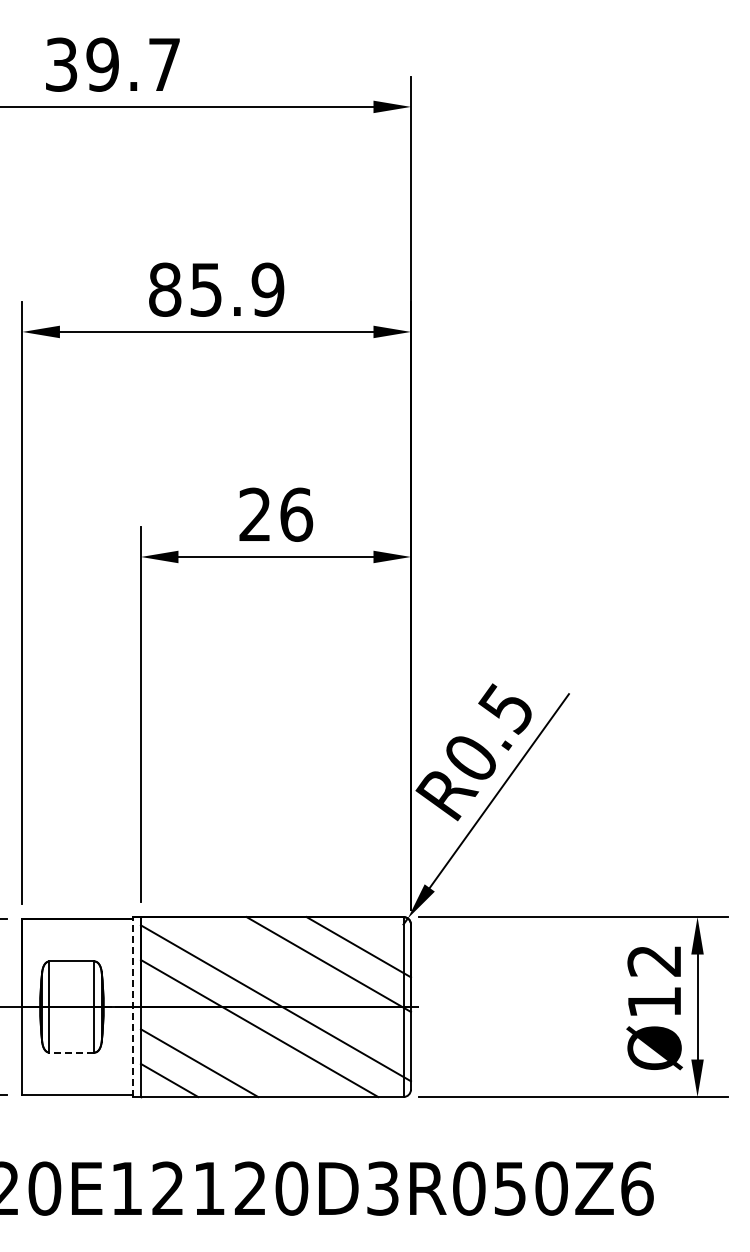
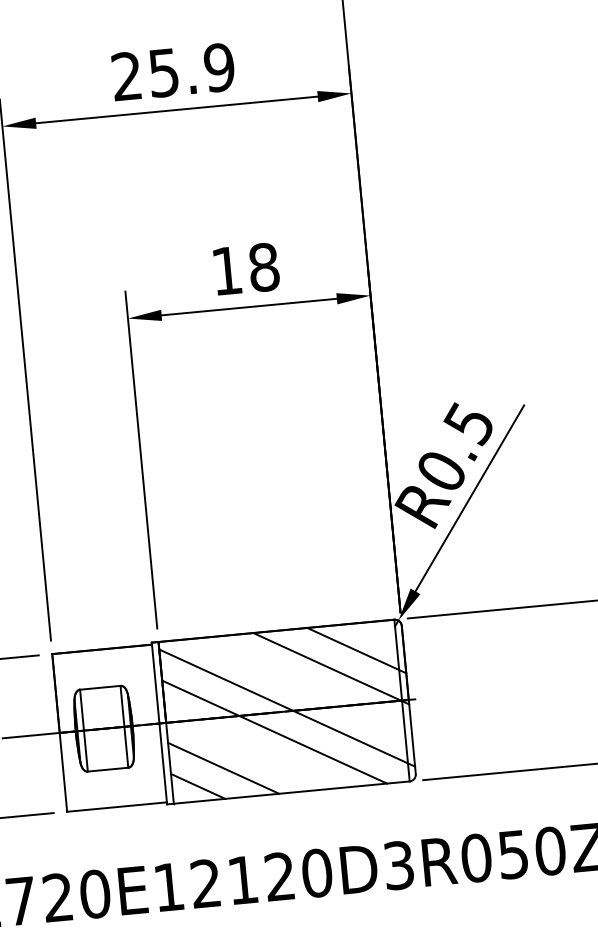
text: (165, 289) -> (127, 76), 85.9 -> 25.9
text: (276, 514) -> (246, 268), 26 -> 18
line: (133, 1006) -> (159, 723), dashed -> solid
line: (71, 1052) -> (107, 769), dashed -> solid

